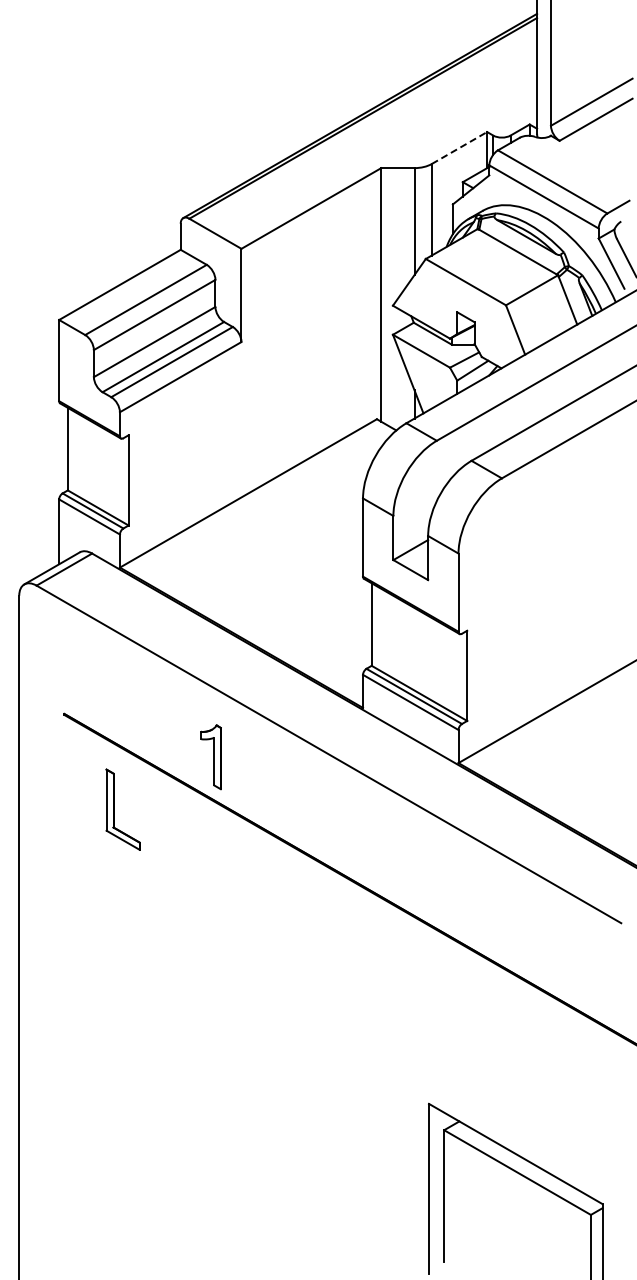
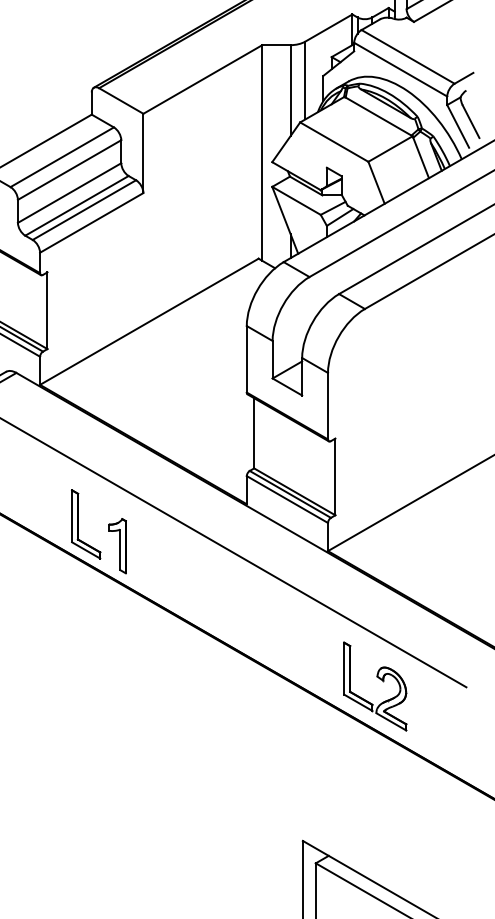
line: (459, 148) -> (328, 28), dashed -> solid
part: (114, 809) -> (78, 524), moved
part: (518, 913) -> (379, 679), added

